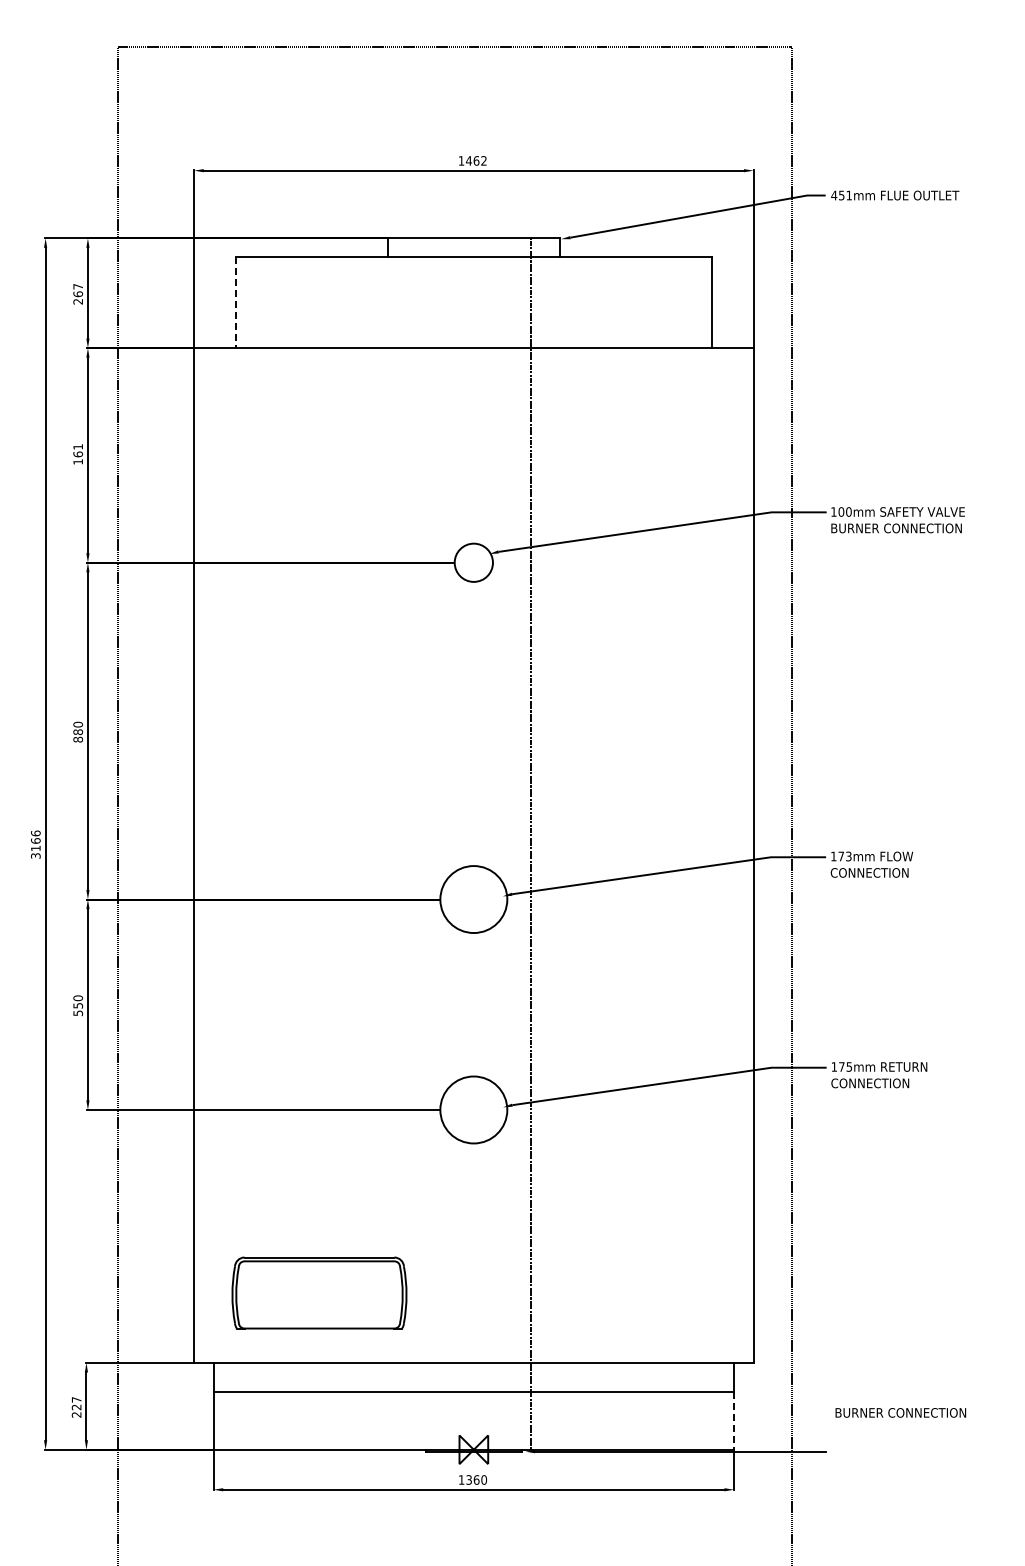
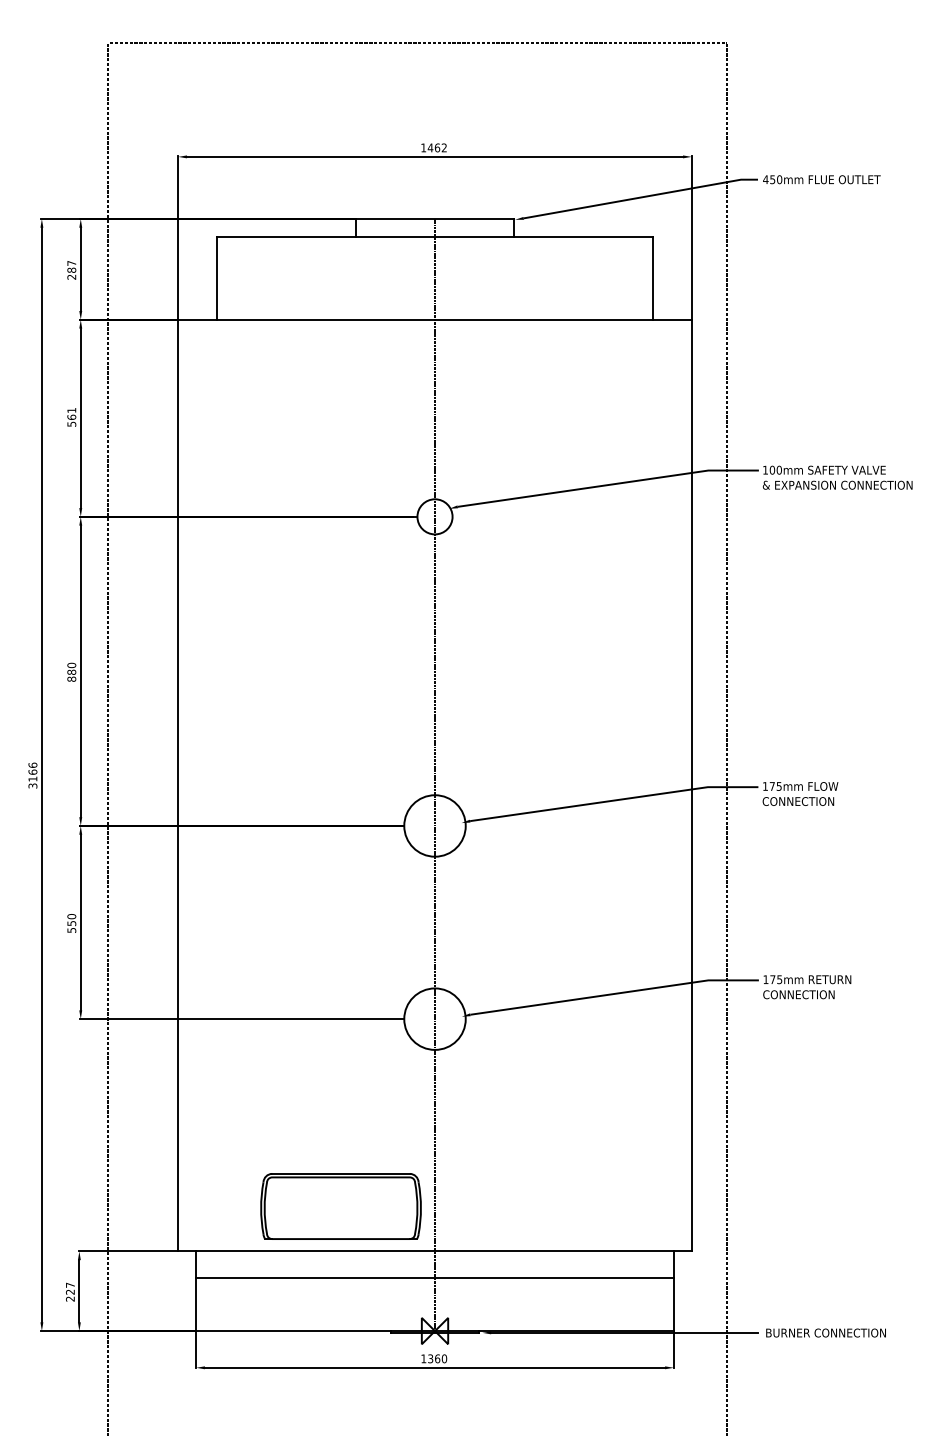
text: (849, 195) -> (779, 179), 451mm -> 450mm
text: (77, 294) -> (71, 270), 267 -> 287
line: (236, 303) -> (217, 278), dashed -> solid
text: (78, 461) -> (72, 423), 161 -> 561
text: (912, 528) -> (837, 485), BURNER CONNECTION -> & EXPANSION CONNECTION
line: (530, 843) -> (434, 774), moved
text: (848, 855) -> (778, 785), 173mm -> 175mm
part: (319, 1292) -> (341, 1205), moved
text: (900, 1412) -> (825, 1332), moved
line: (734, 1421) -> (674, 1305), dashed -> solid

